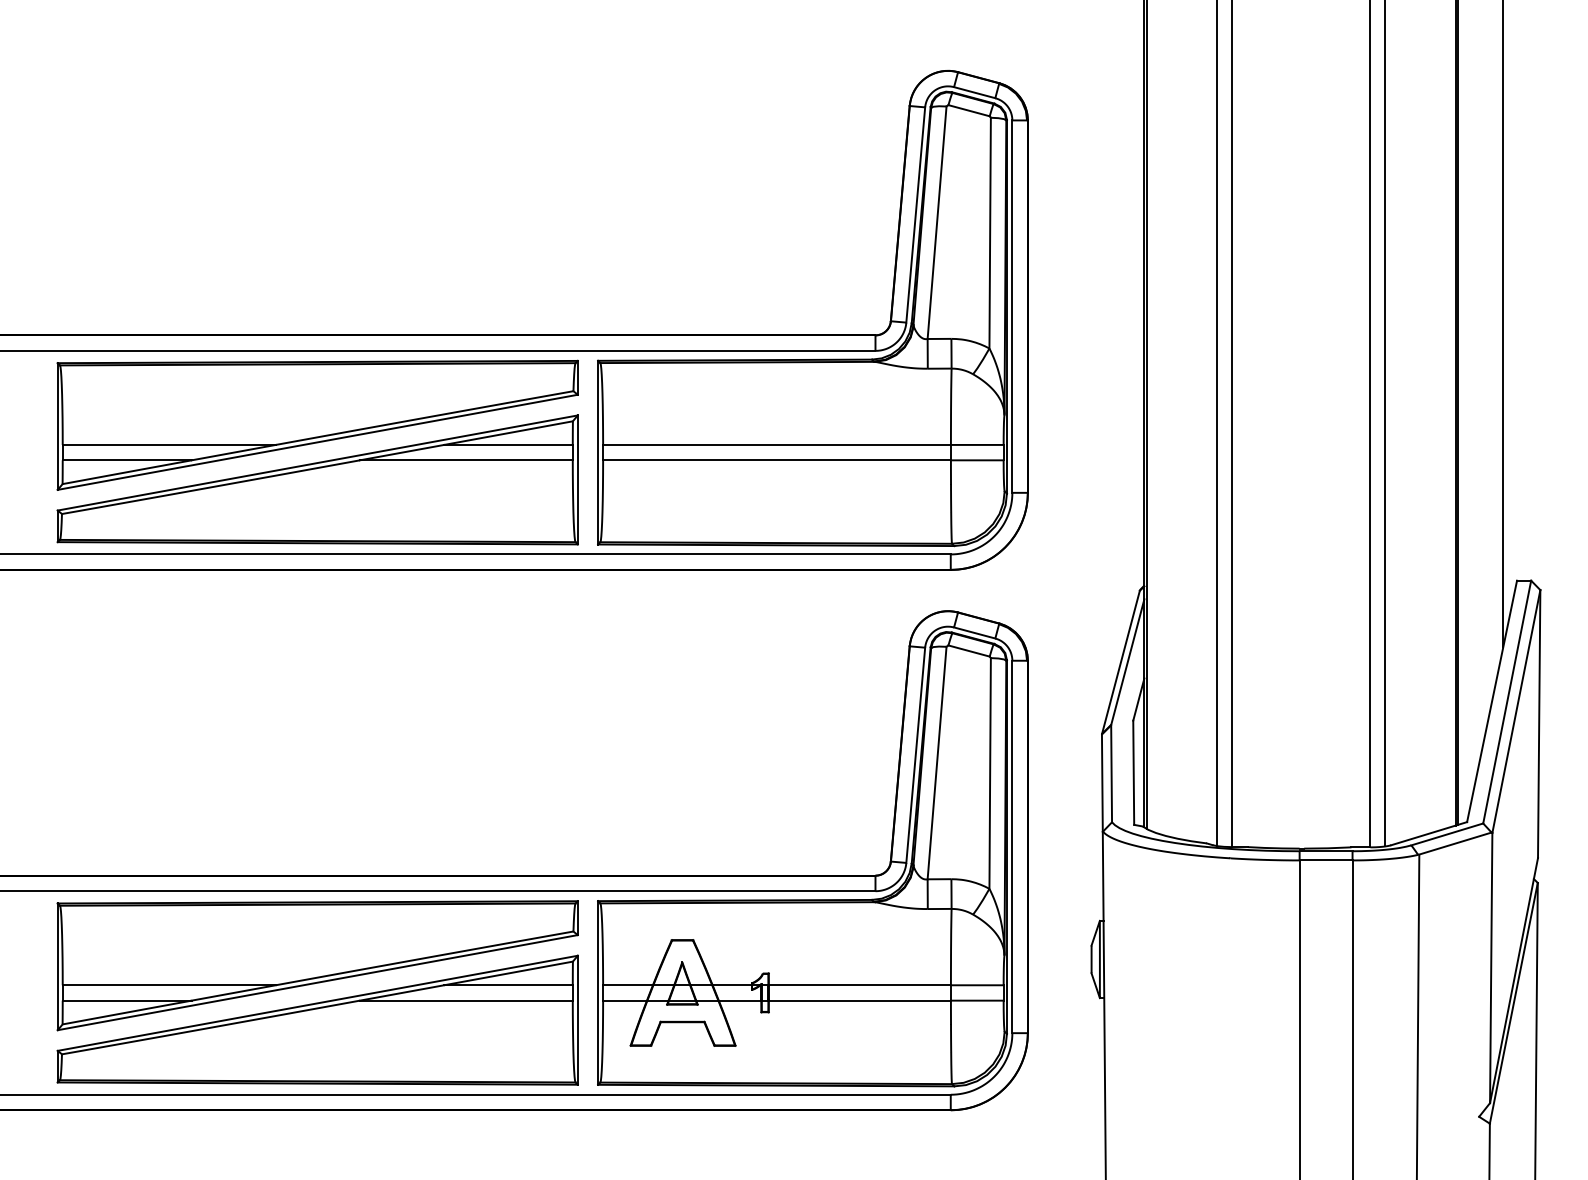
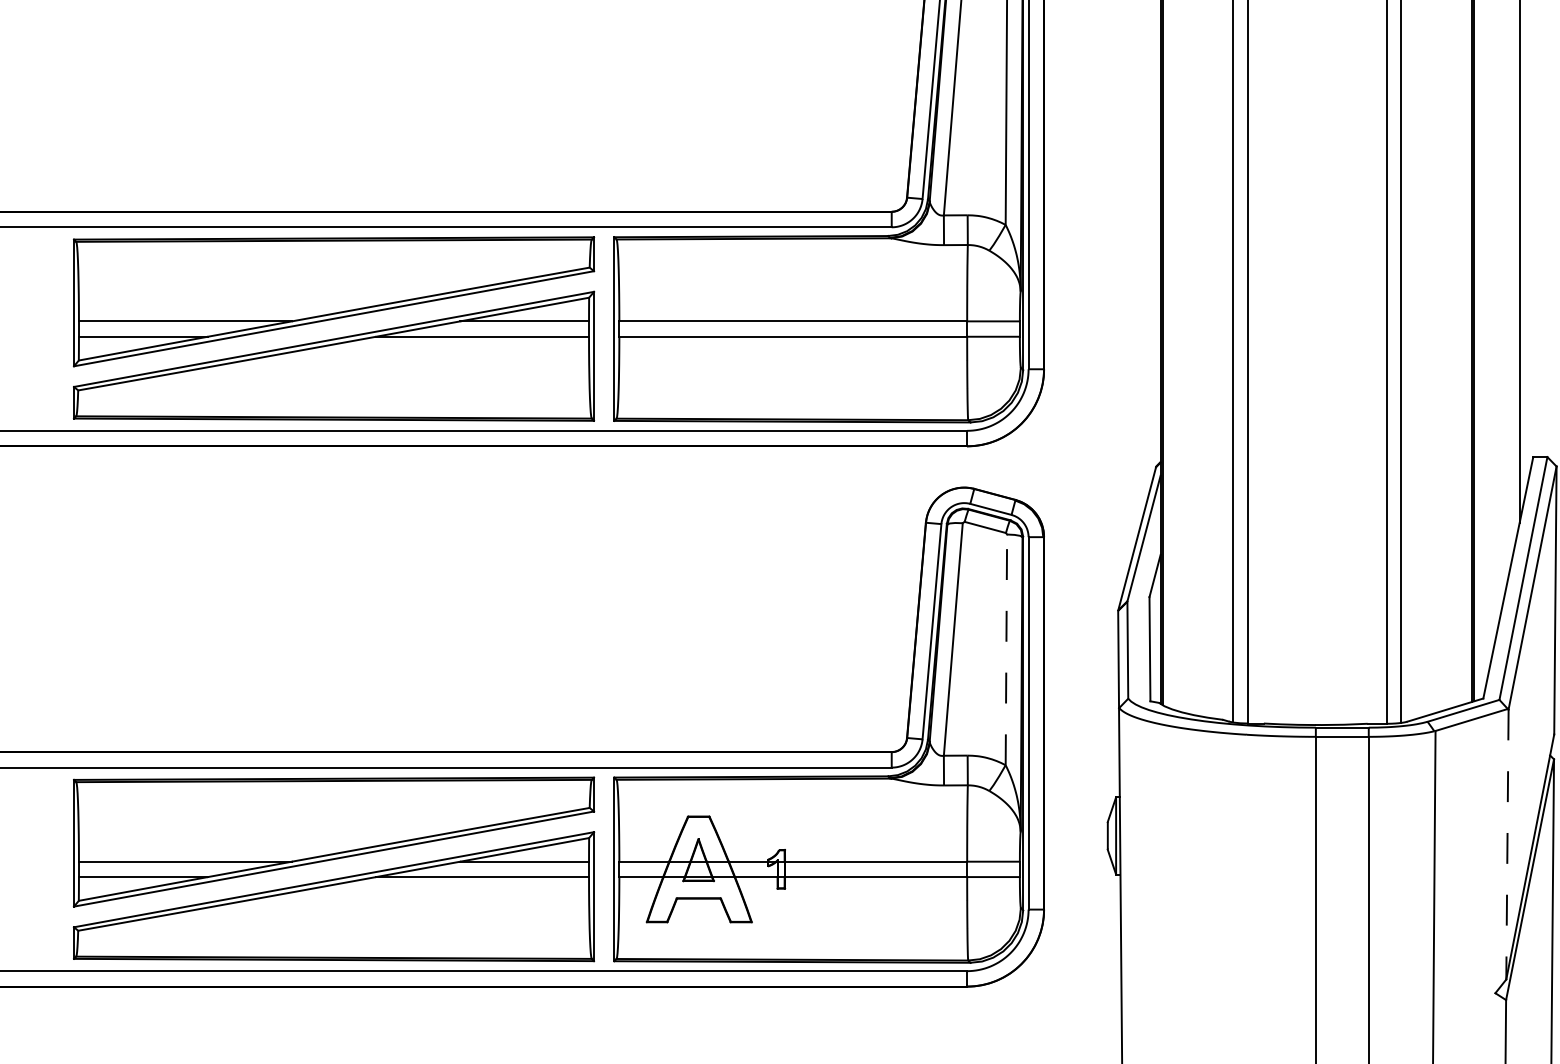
line: (990, 772) -> (1006, 648), solid -> dashed
line: (1491, 968) -> (1507, 844), solid -> dashed

